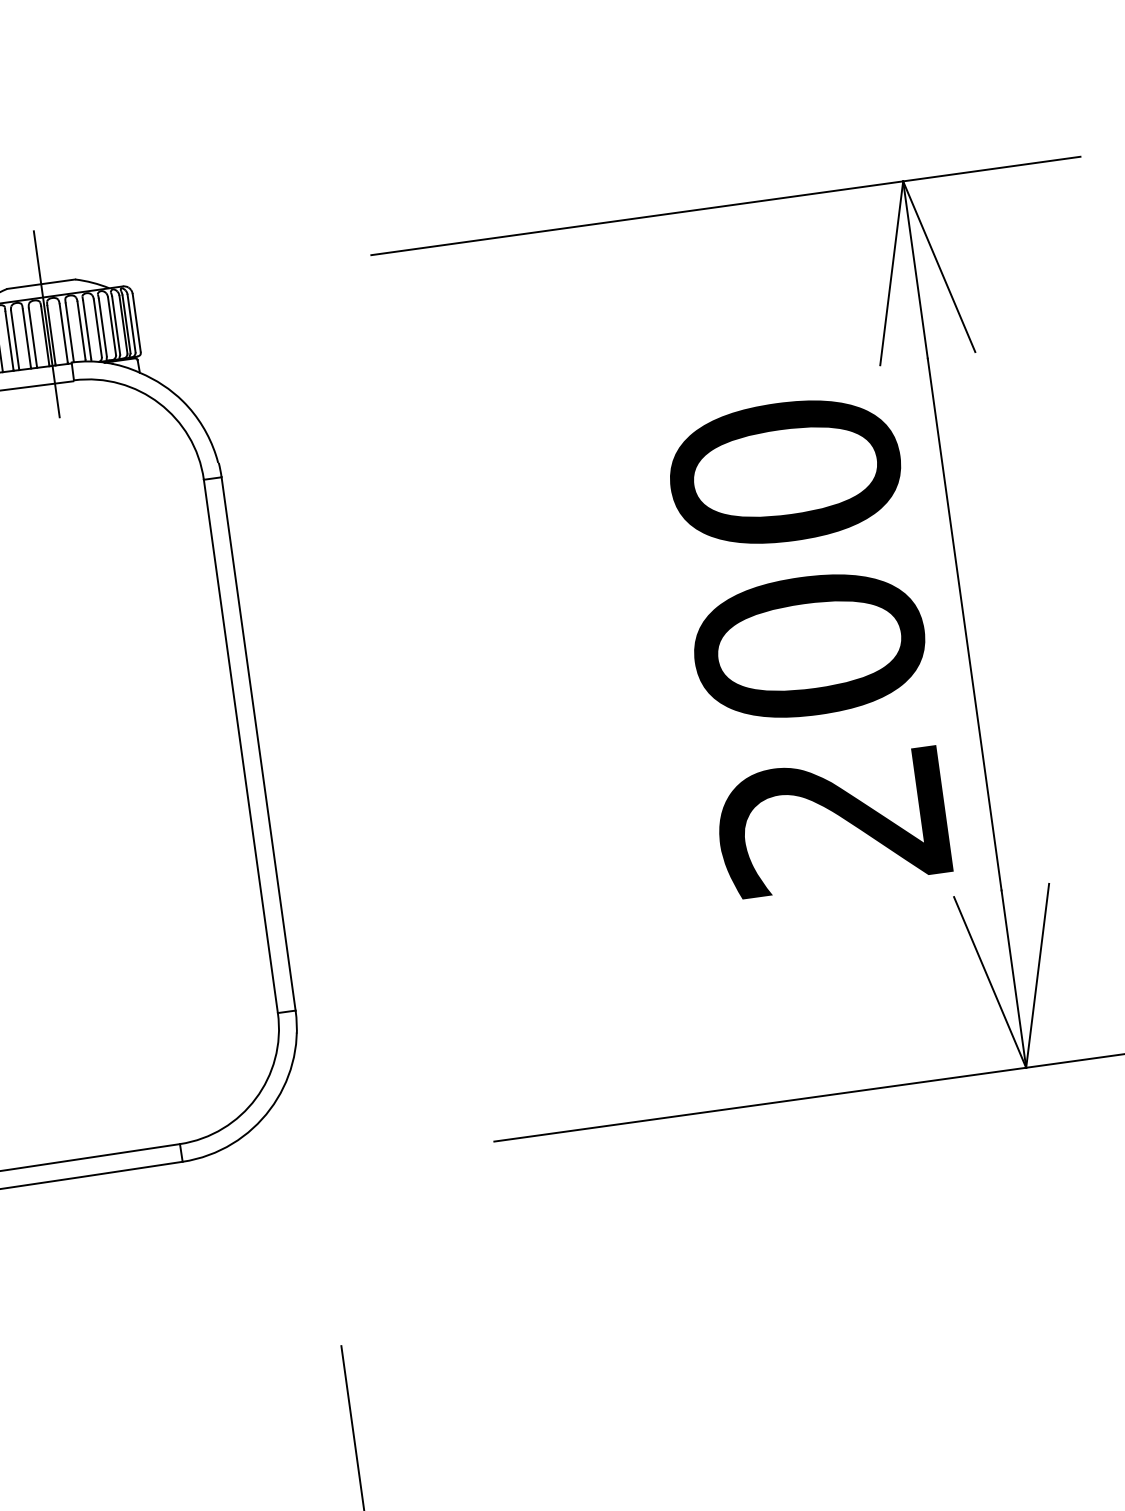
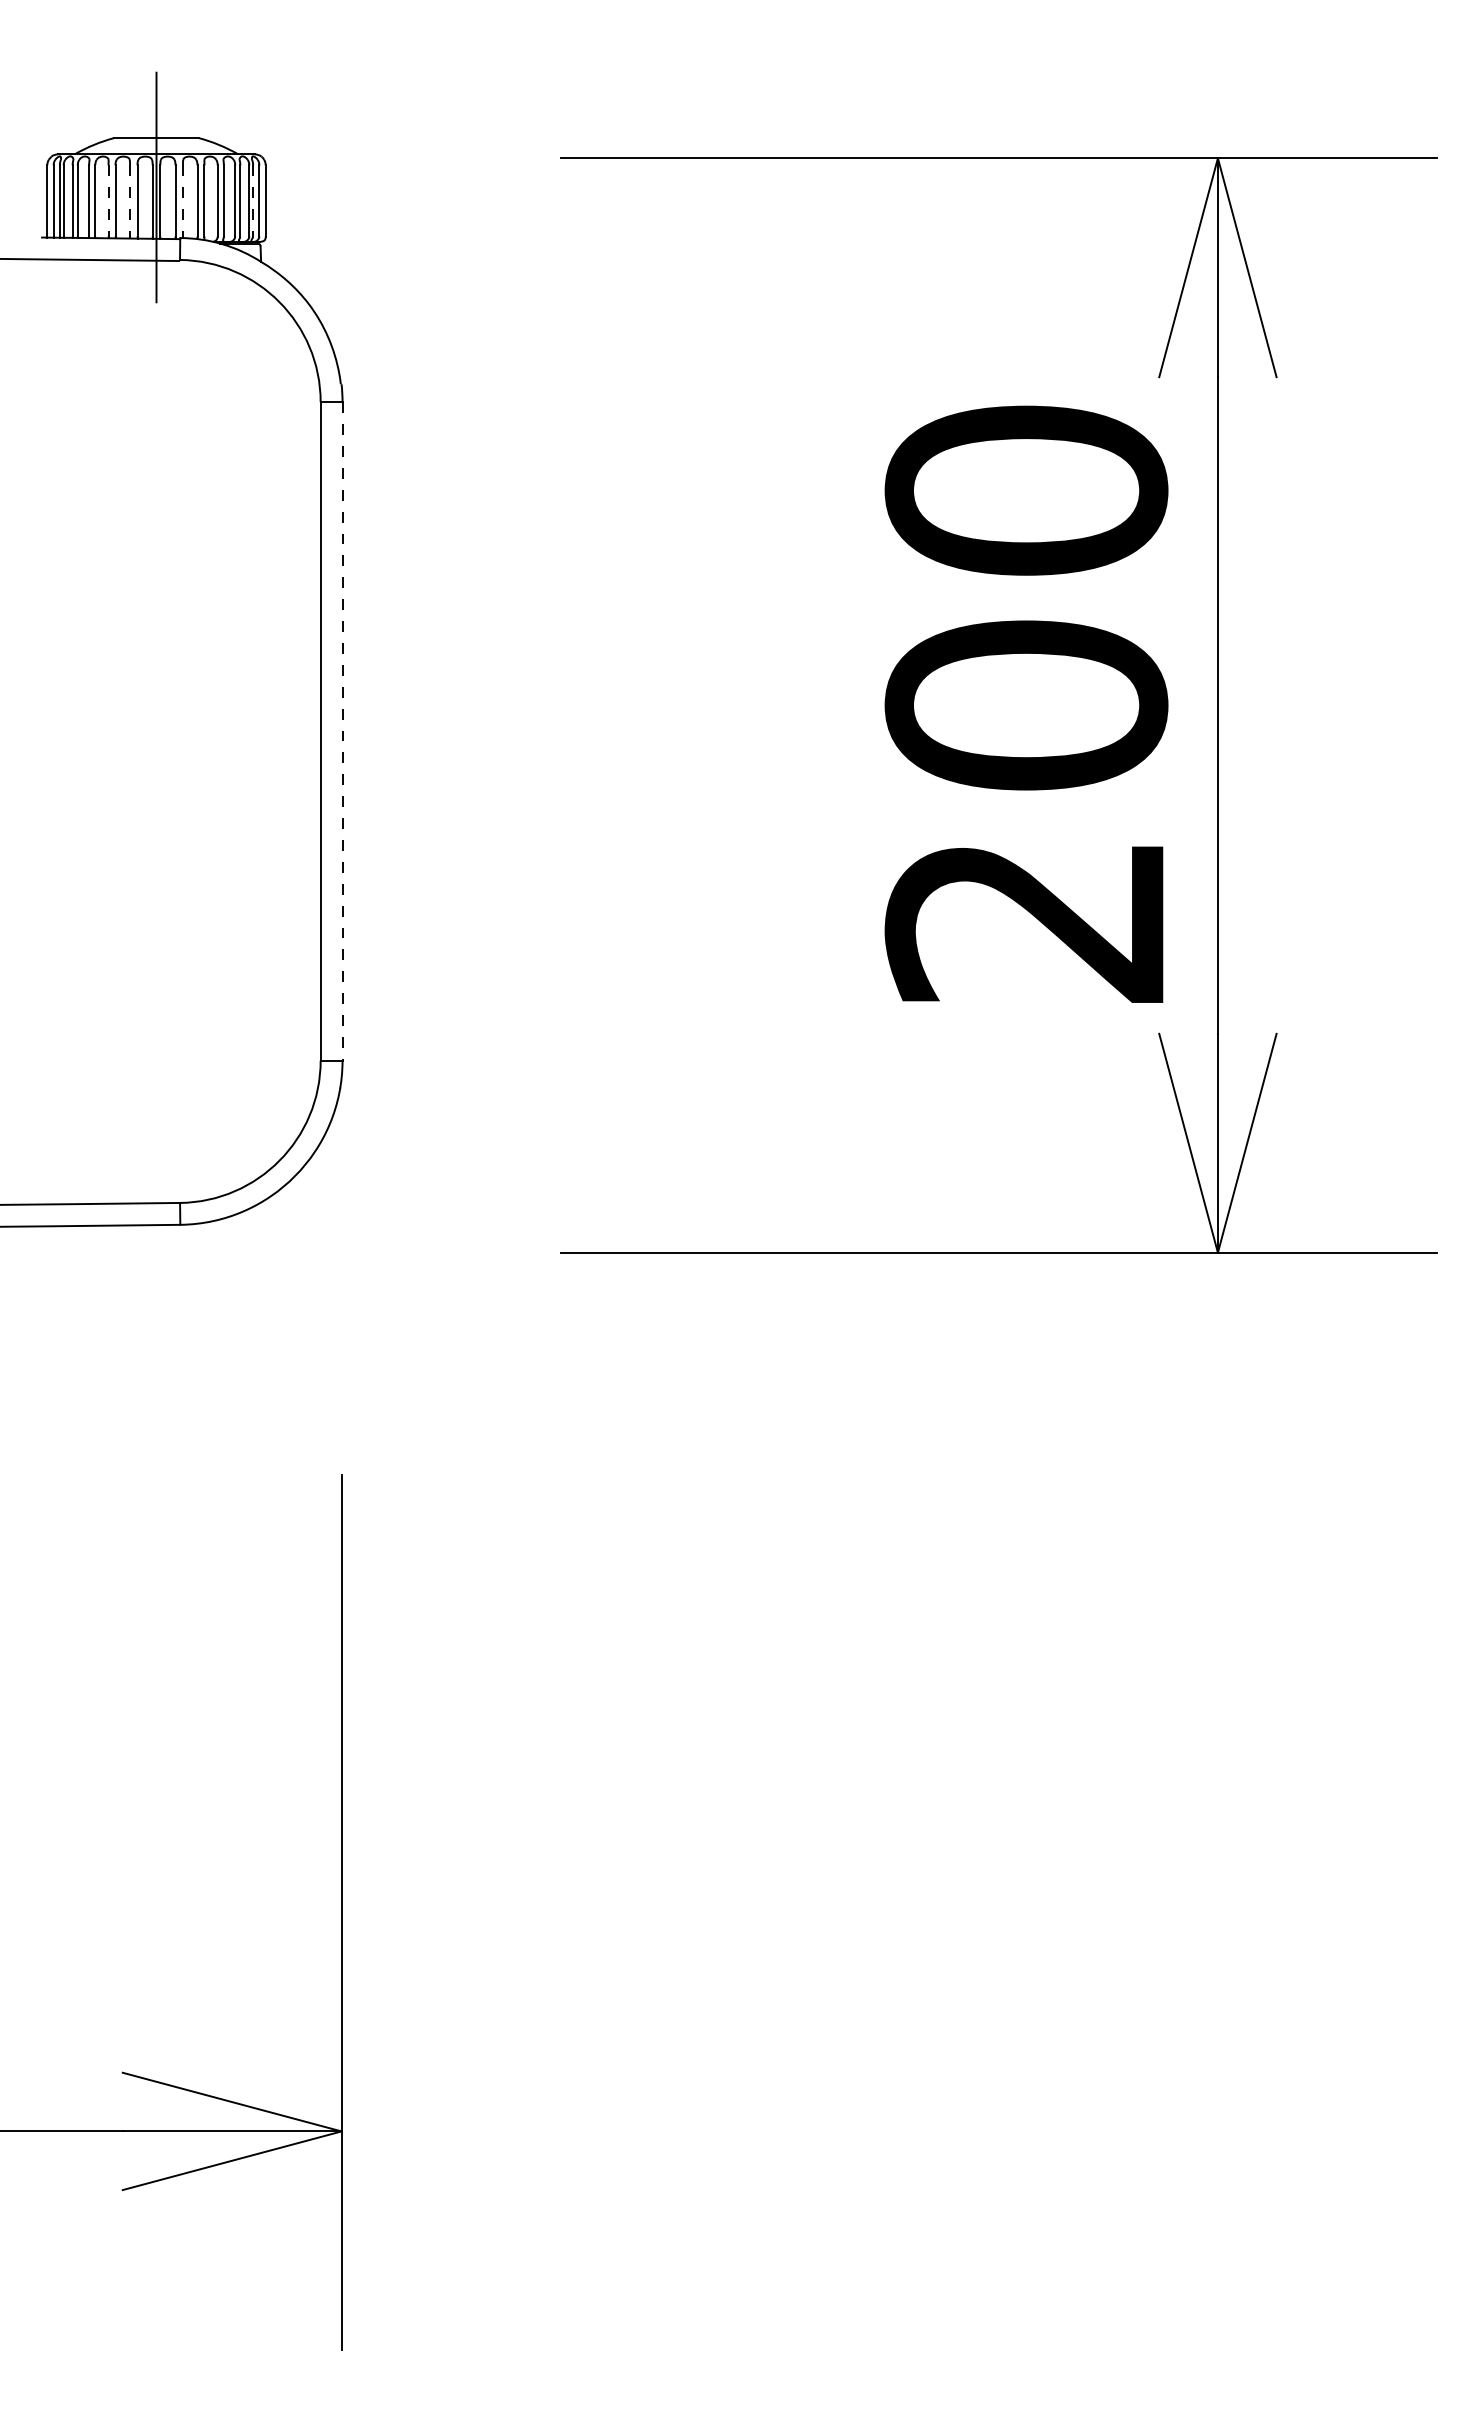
line: (126, 323) -> (253, 200), solid -> dashed
line: (69, 331) -> (182, 200), solid -> dashed
line: (27, 338) -> (130, 201), solid -> dashed
line: (9, 341) -> (108, 202), solid -> dashed
line: (258, 744) -> (342, 731), solid -> dashed

